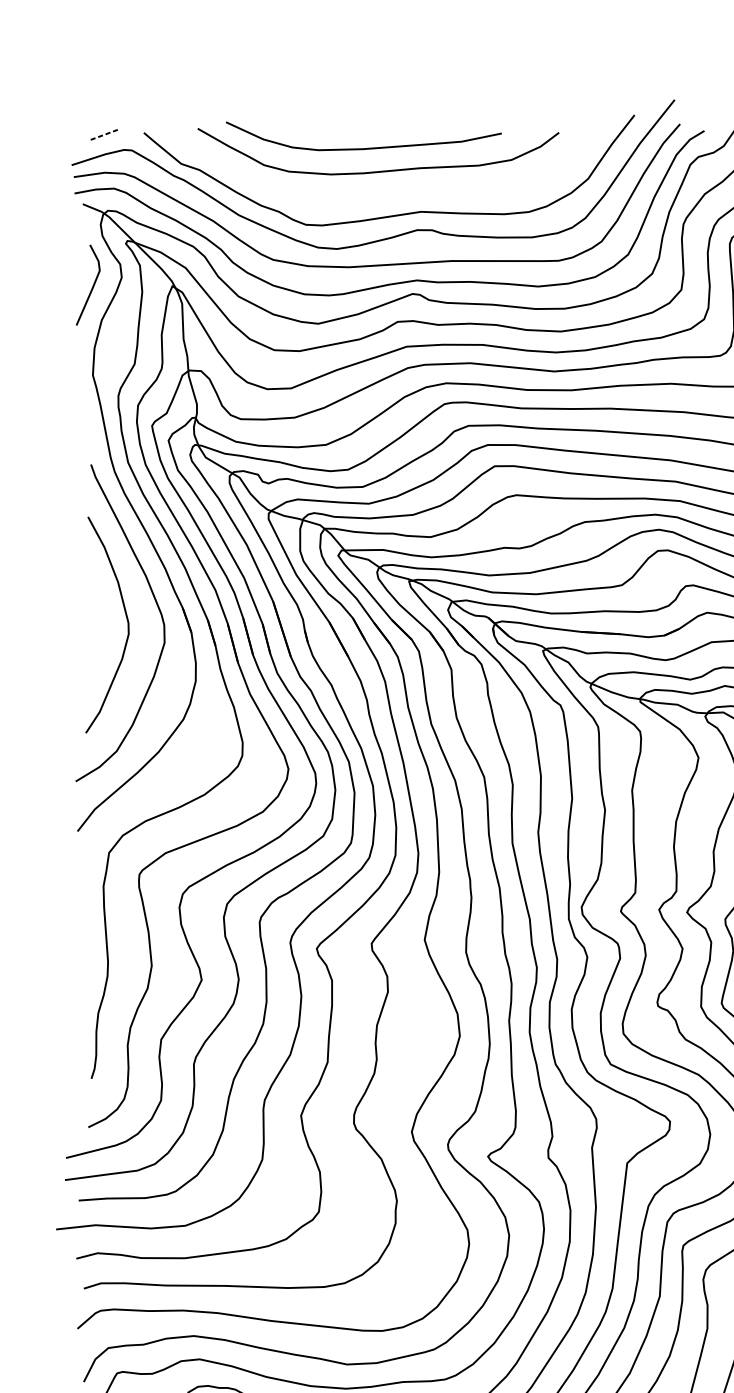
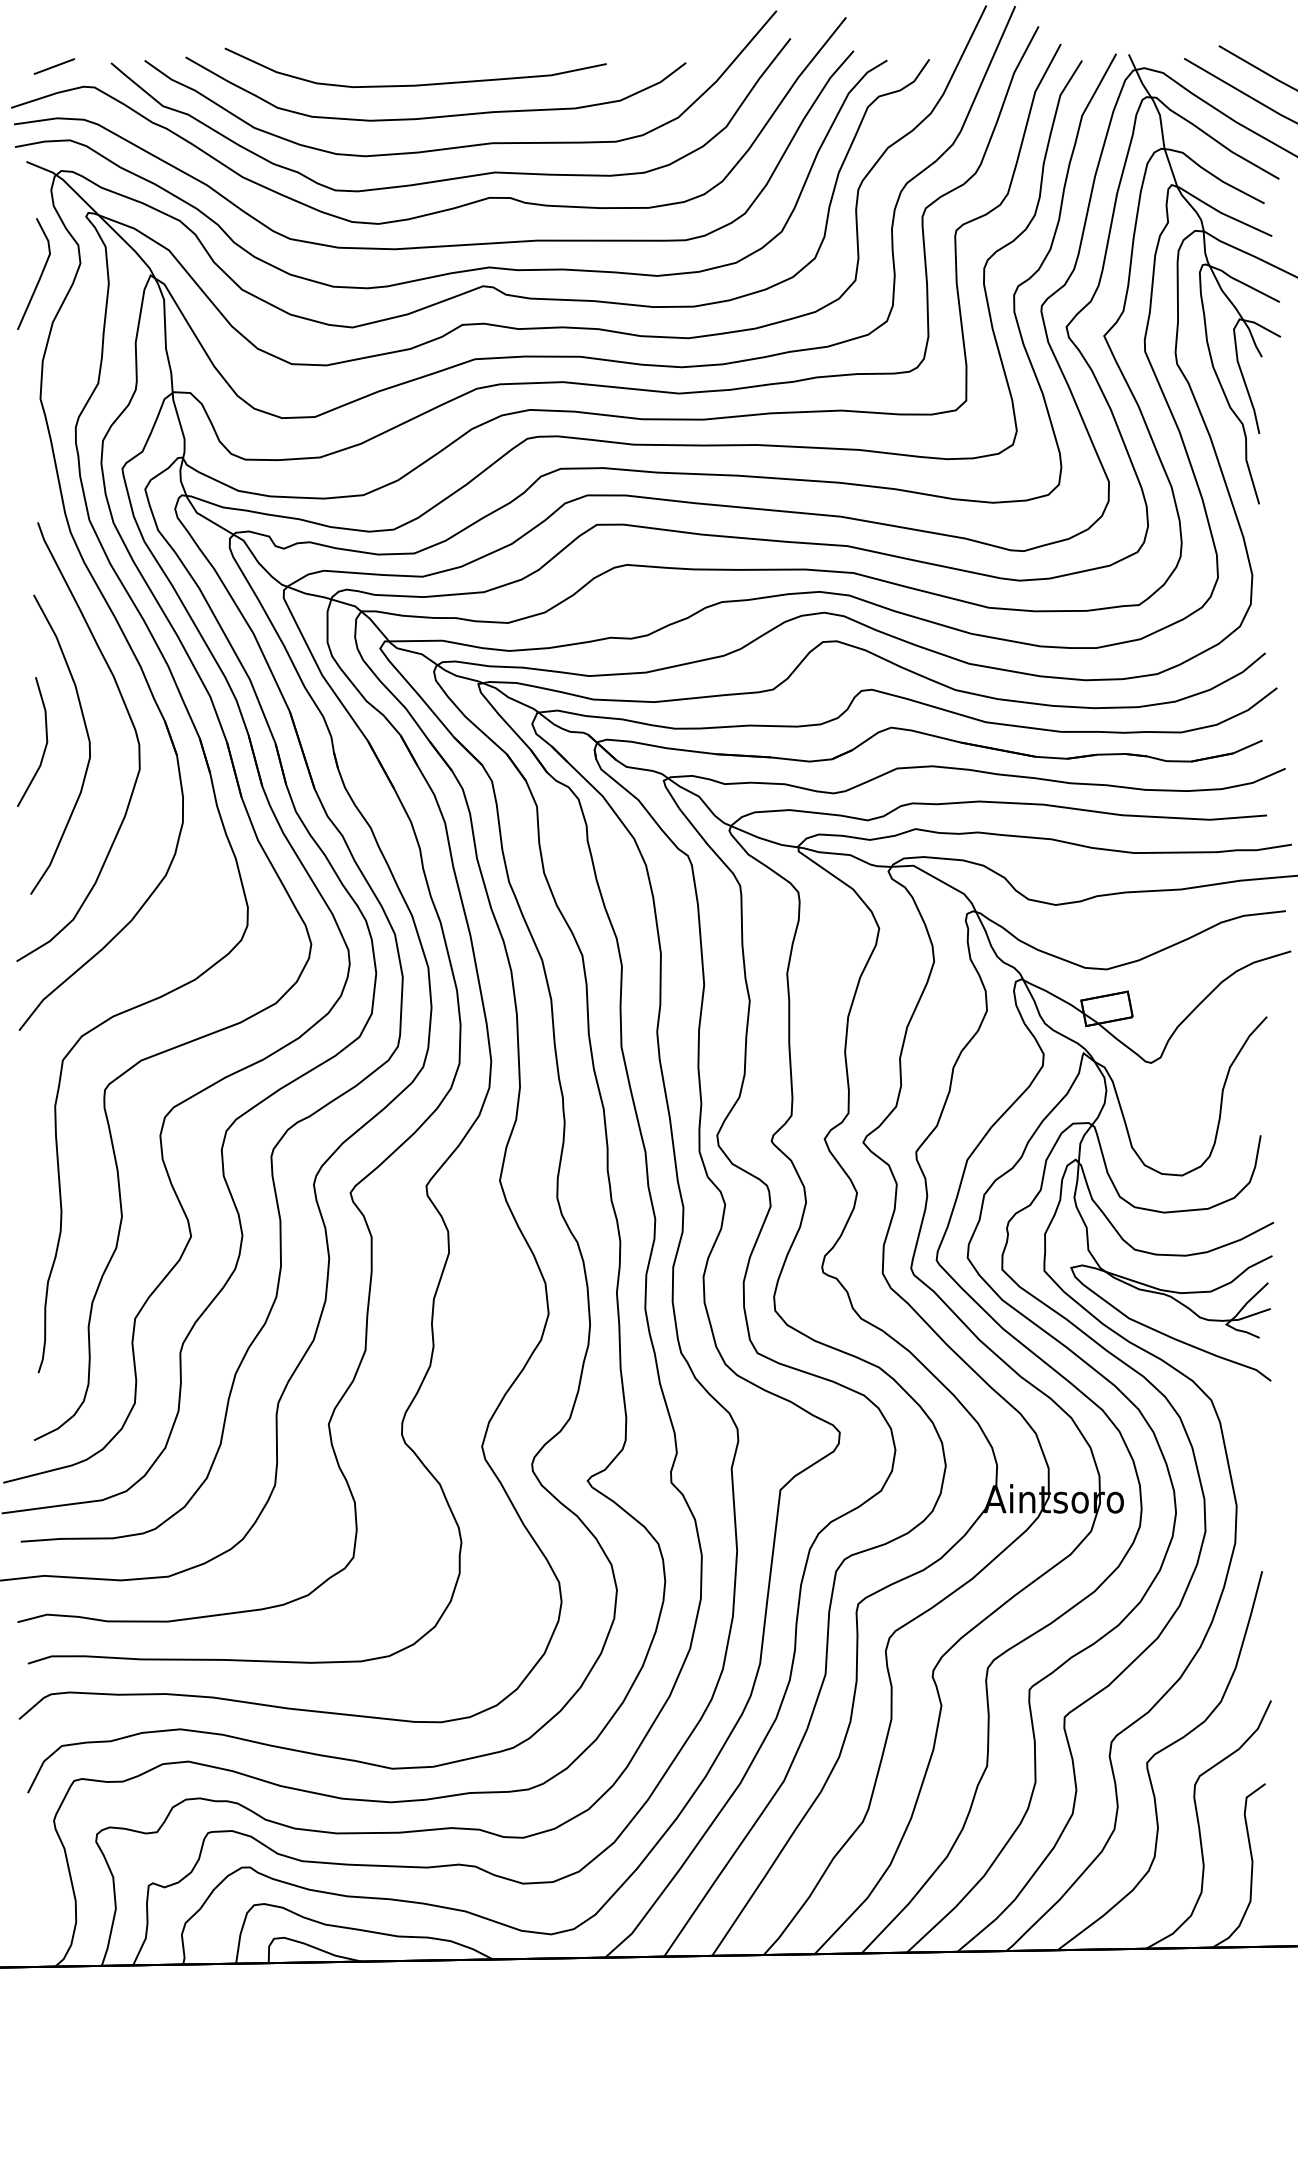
line: (103, 135) -> (54, 66), dashed -> solid
curve: (404, 191) -> (471, 144), added
line: (96, 624) -> (45, 744), added

